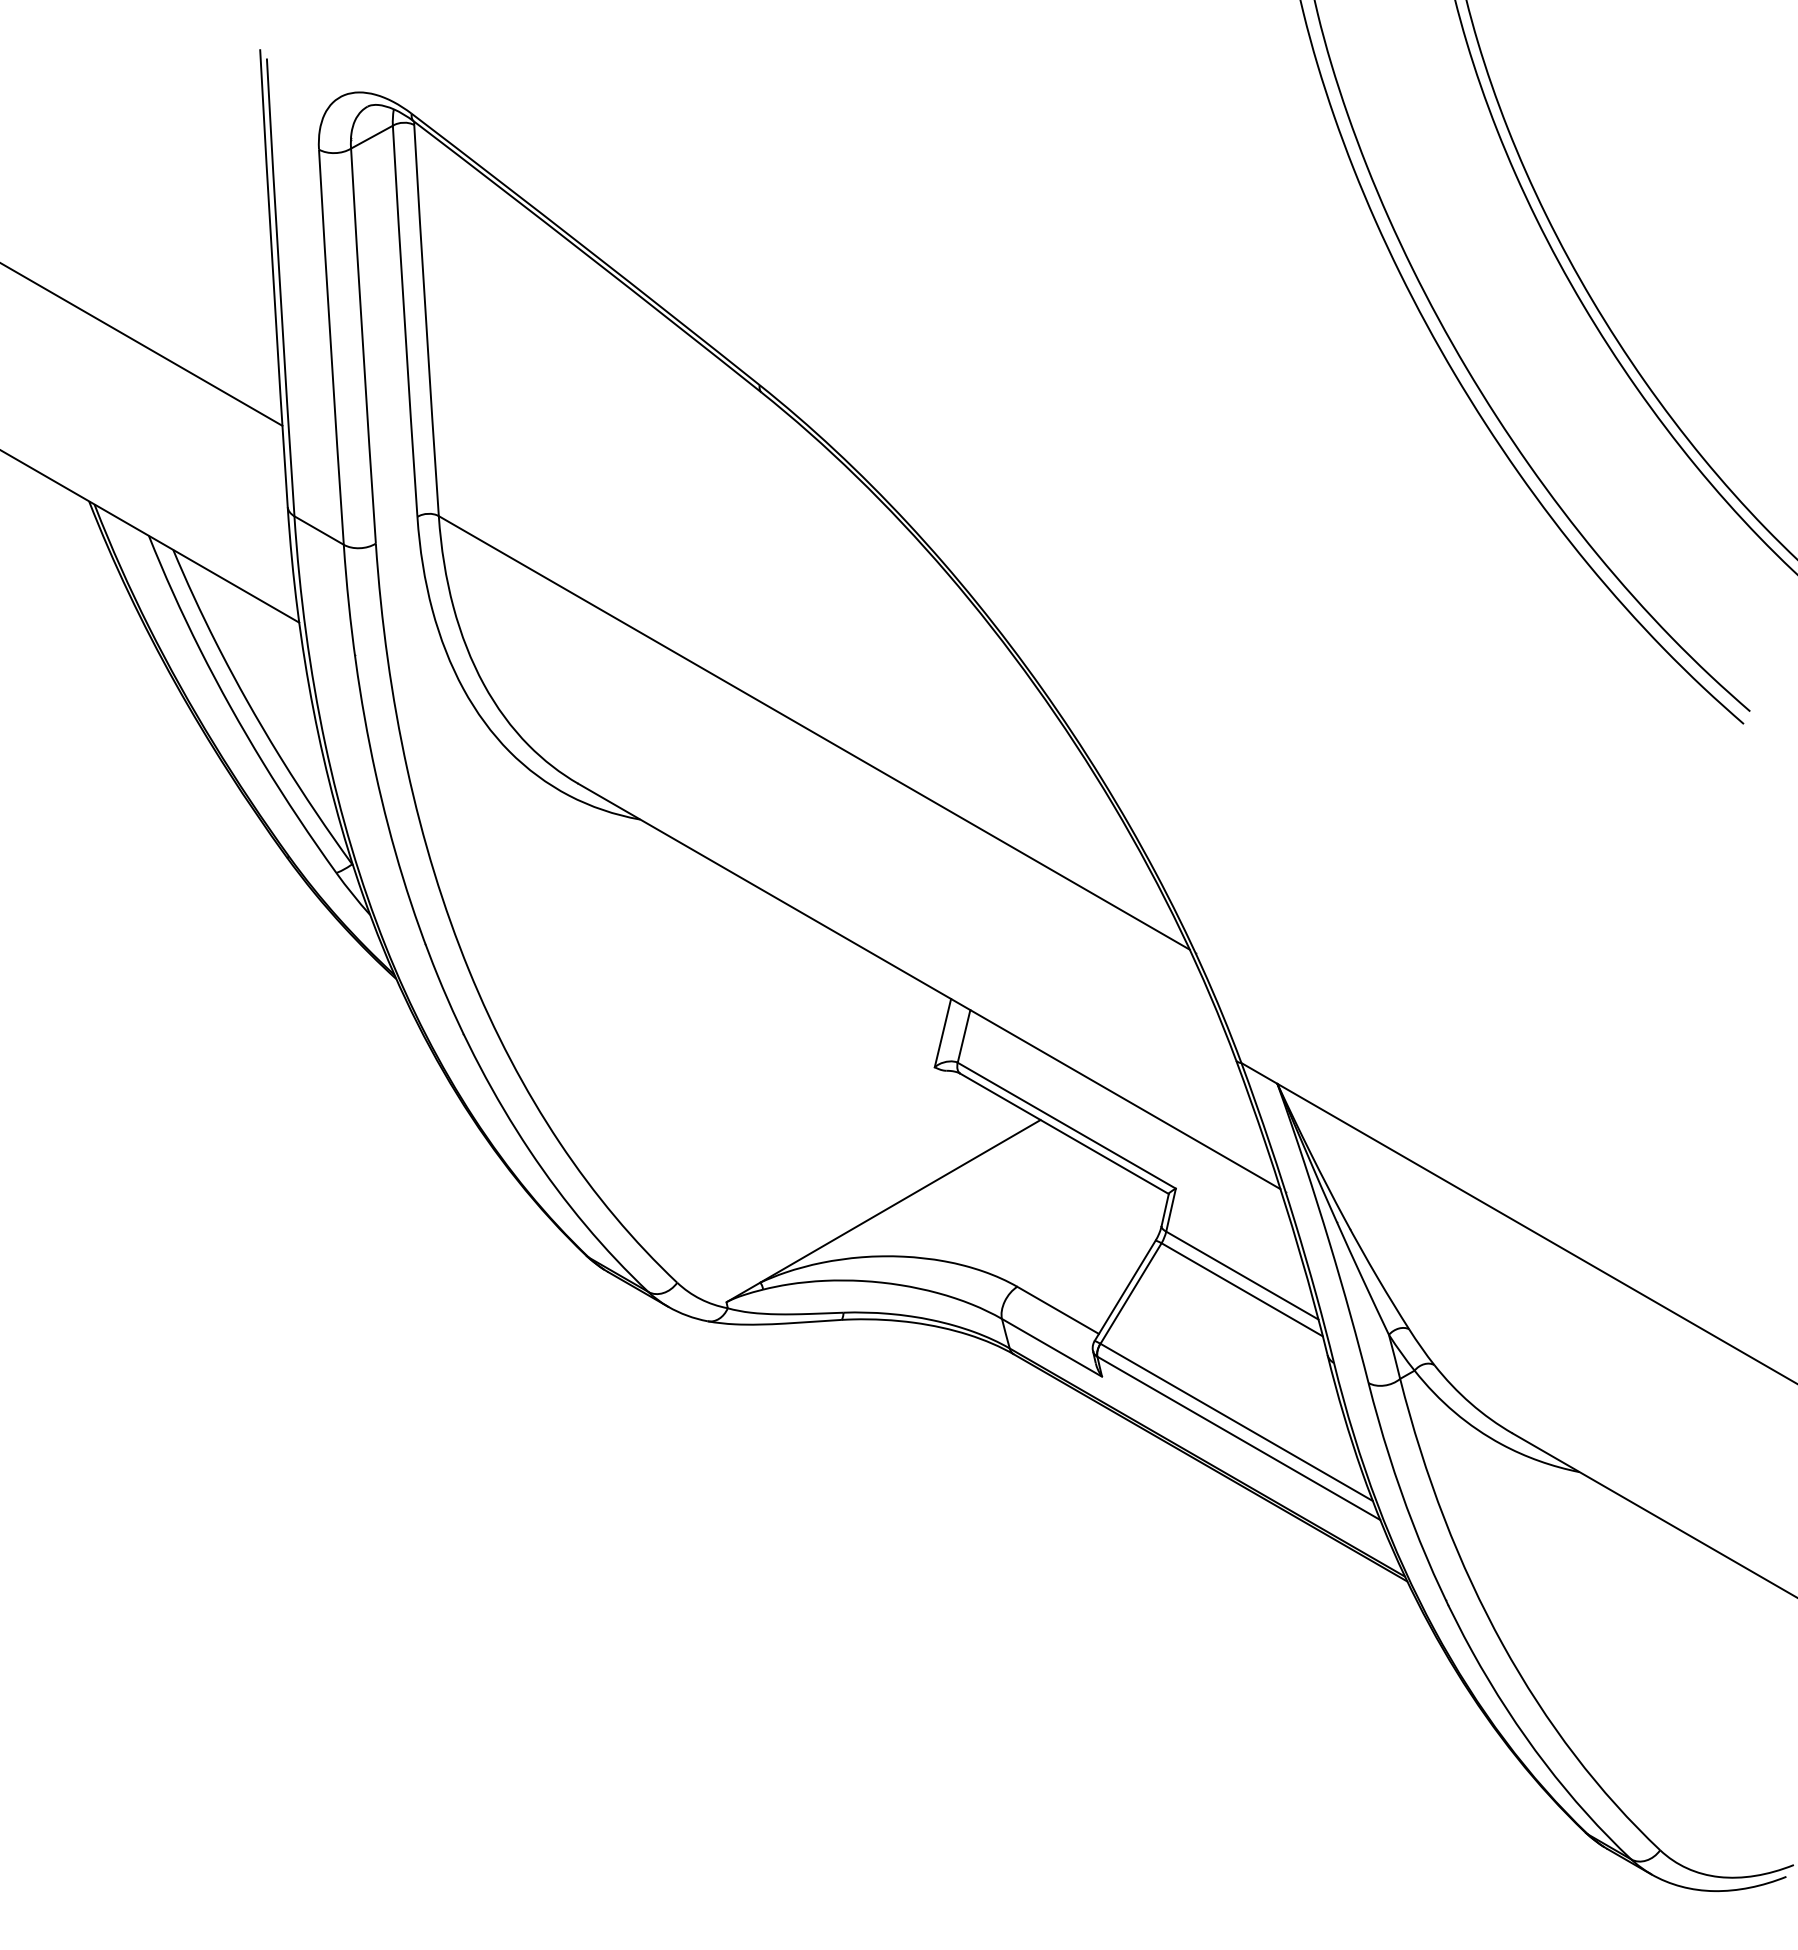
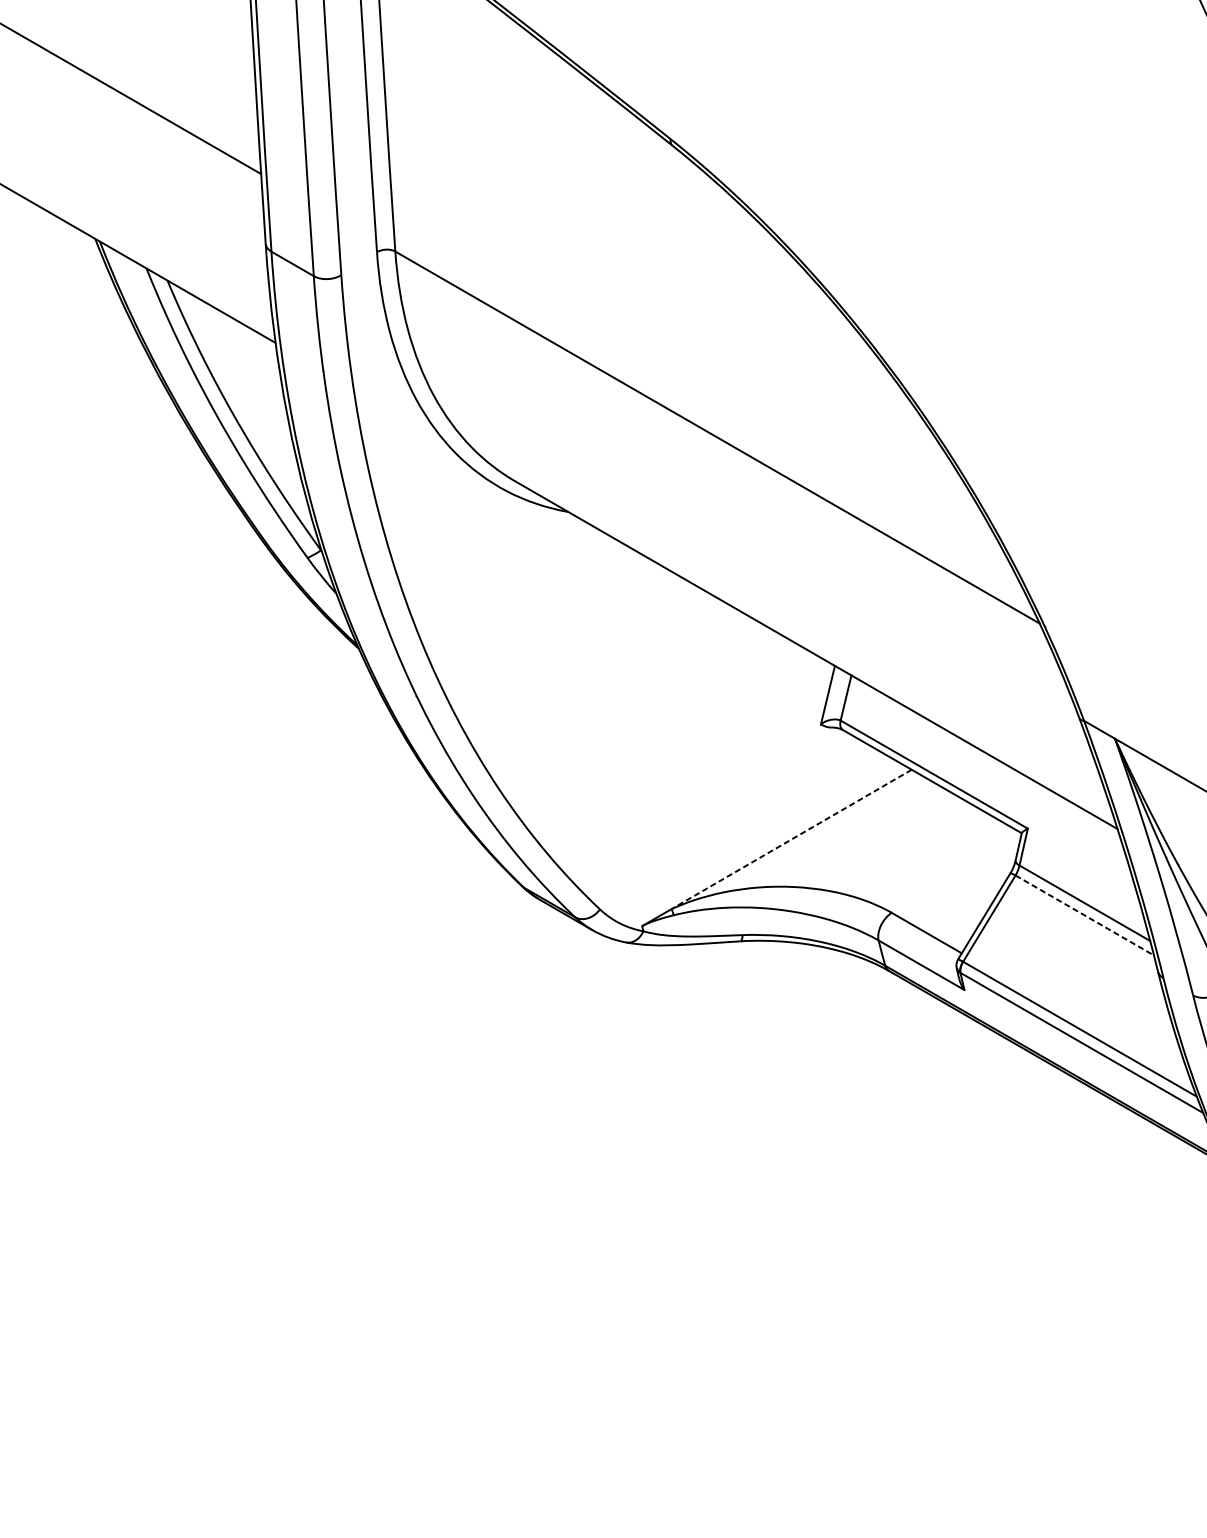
line: (899, 1201) -> (790, 839), solid -> dashed
line: (1242, 1290) -> (1084, 916), solid -> dashed

